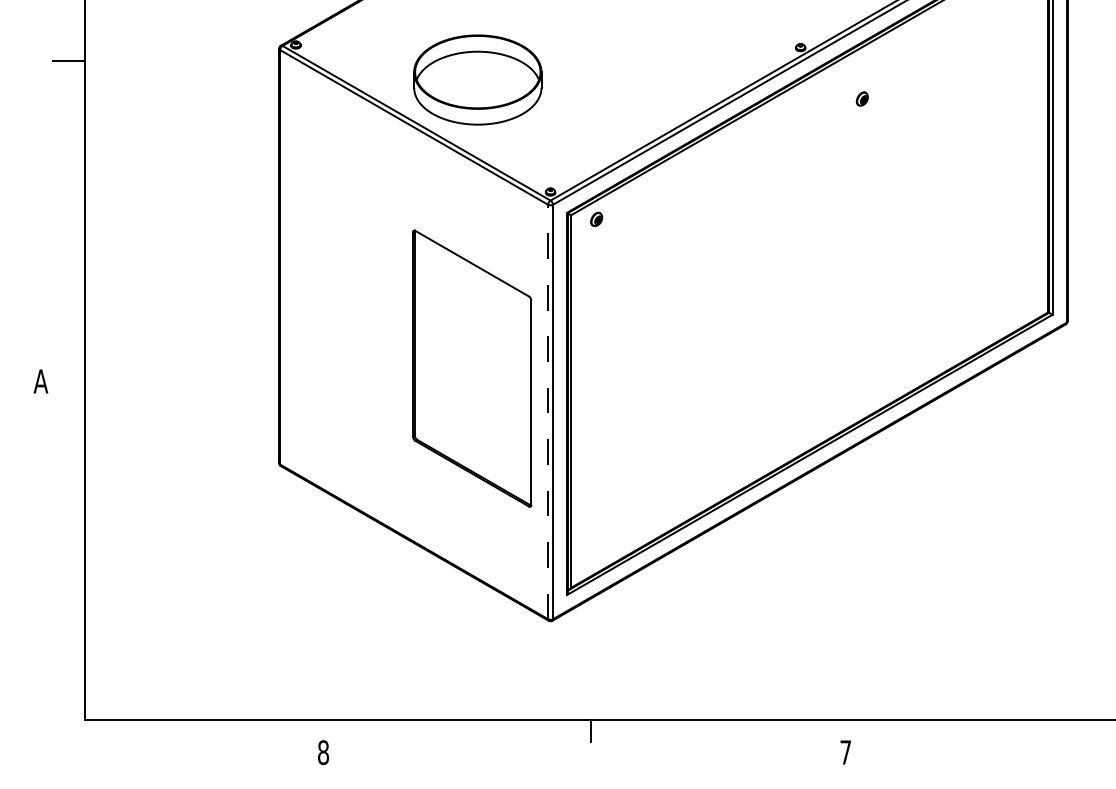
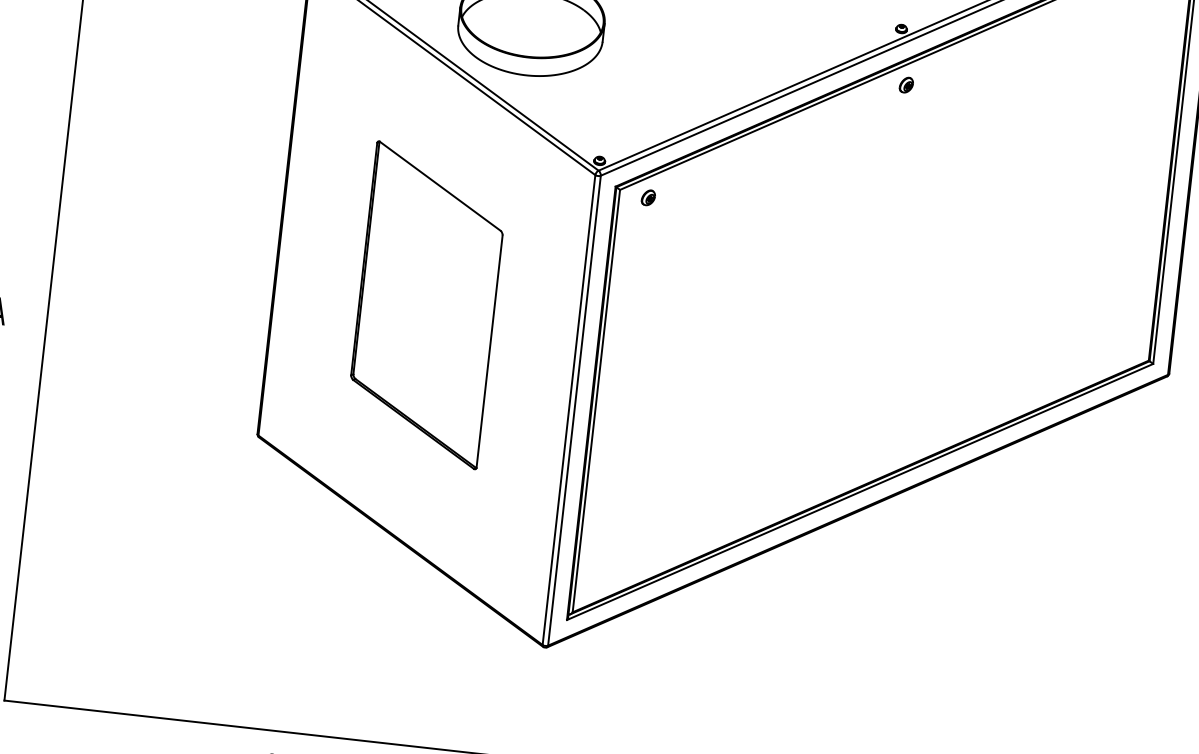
part: (861, 98) -> (905, 84), moved
part: (472, 368) -> (427, 305), moved
line: (548, 411) -> (569, 409), dashed -> solid

